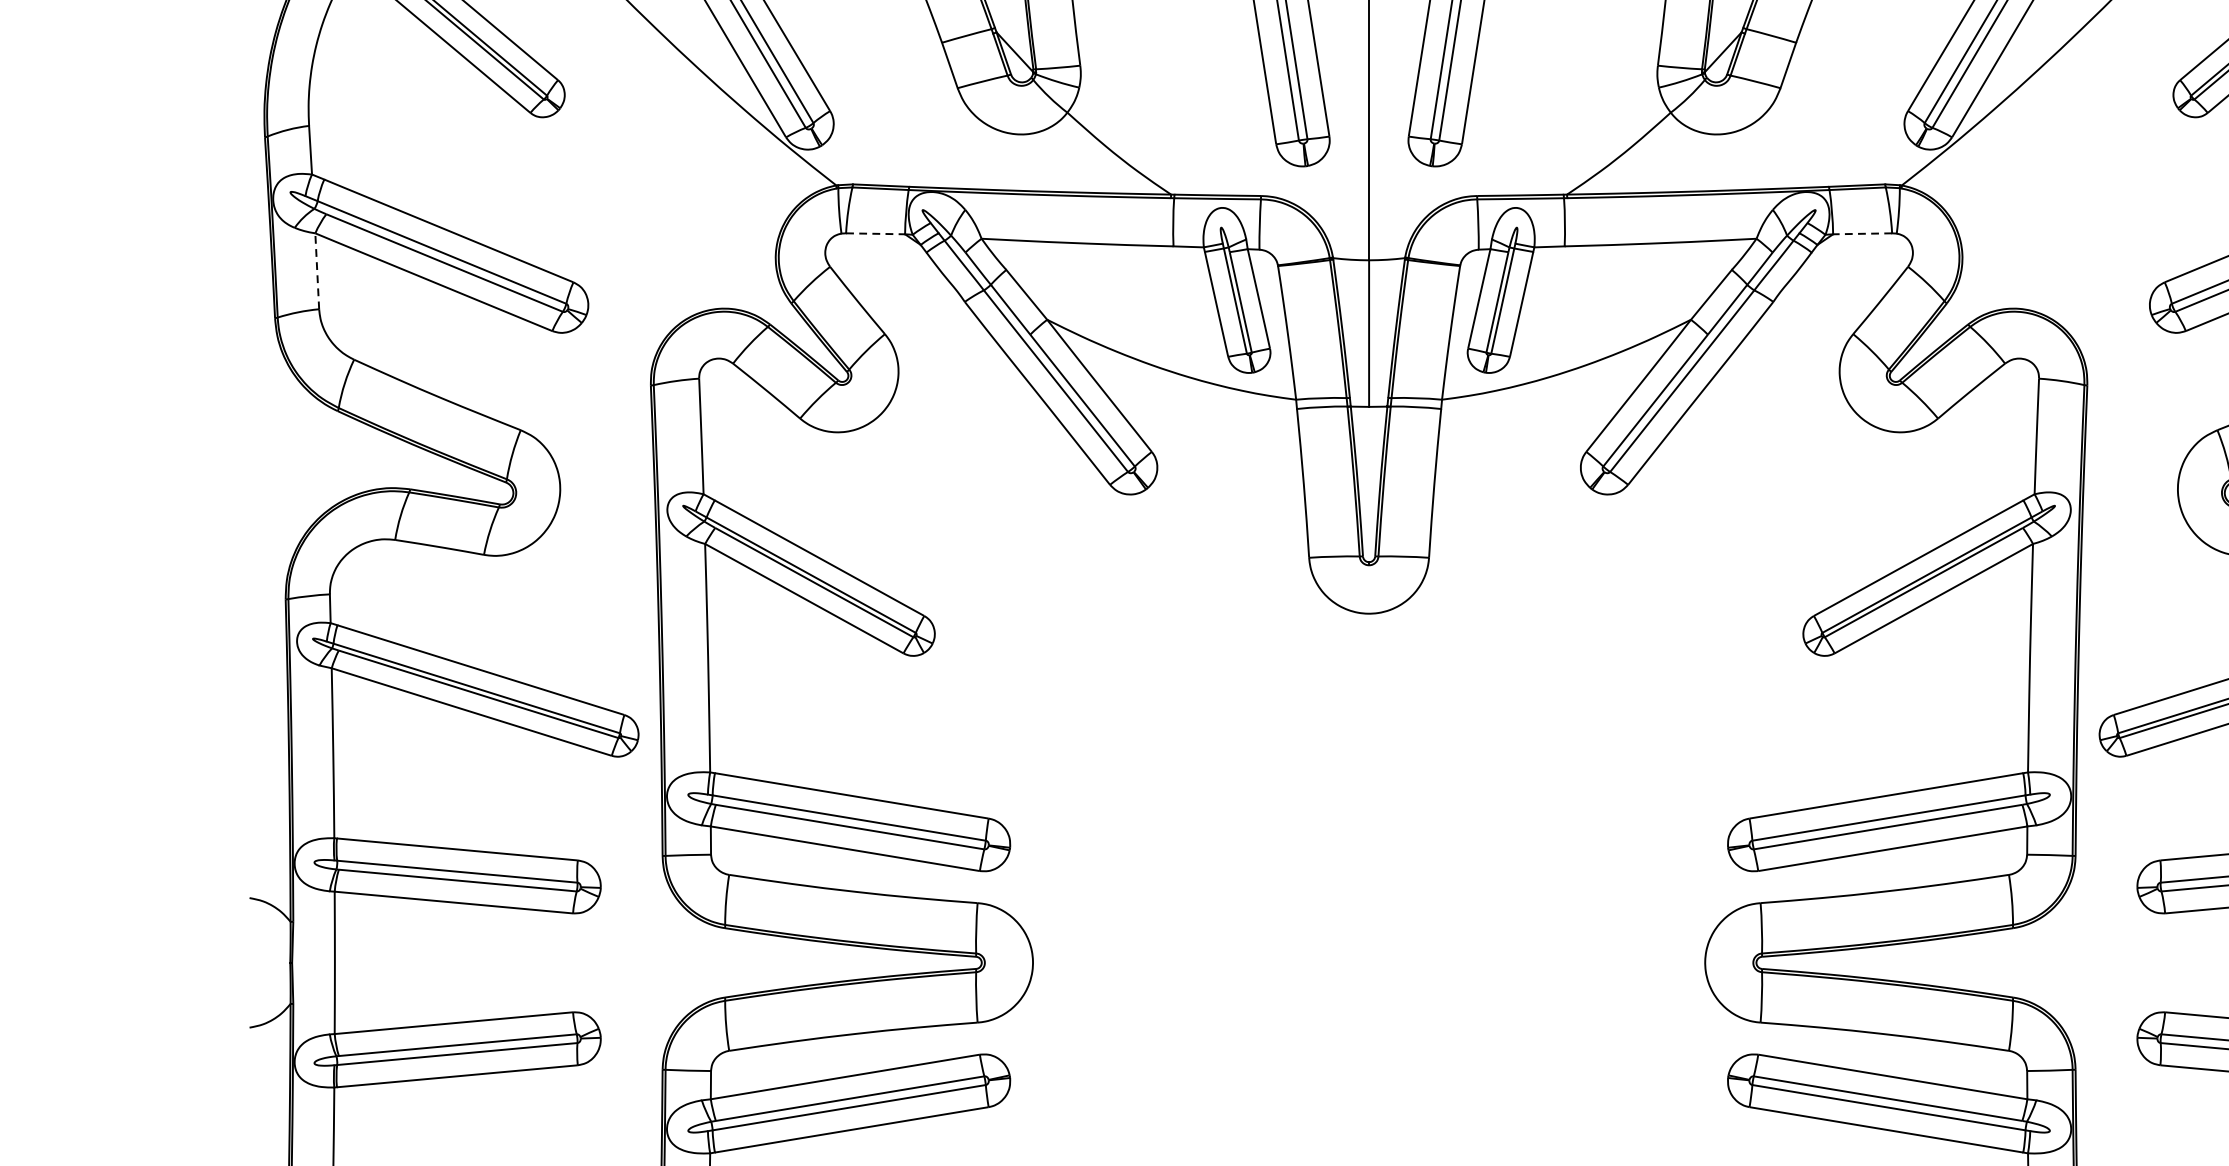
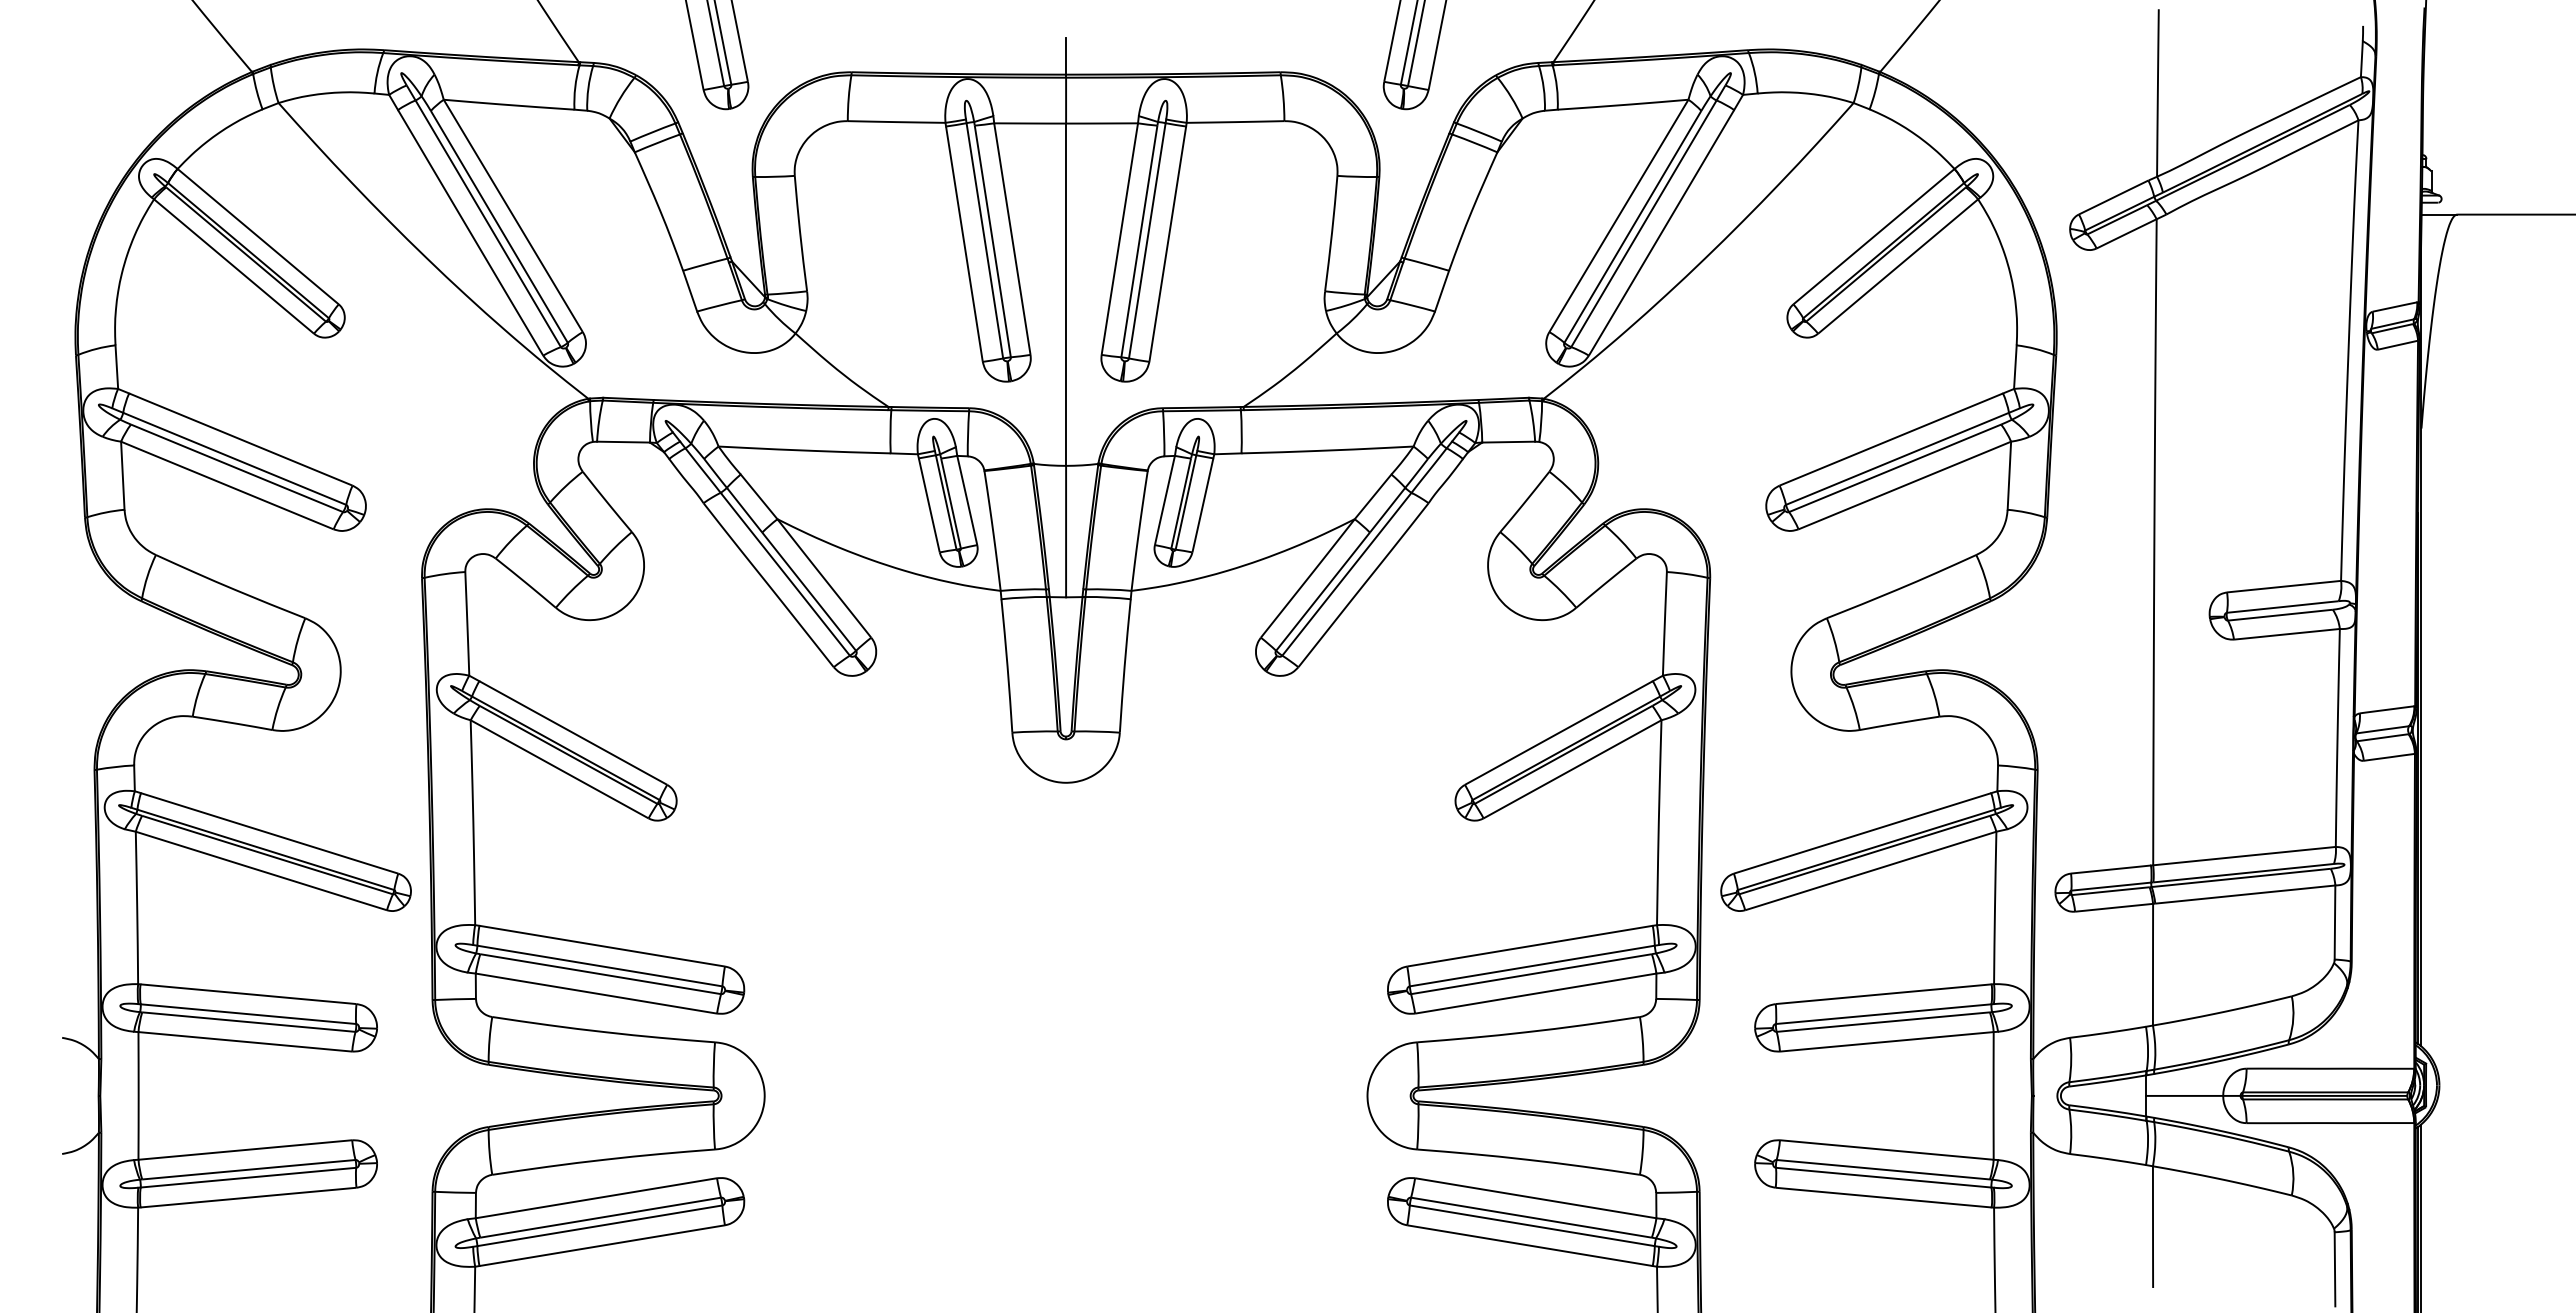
line: (876, 234) -> (624, 442), dashed -> solid
line: (1862, 234) -> (1508, 442), dashed -> solid
line: (316, 271) -> (122, 475), dashed -> solid

